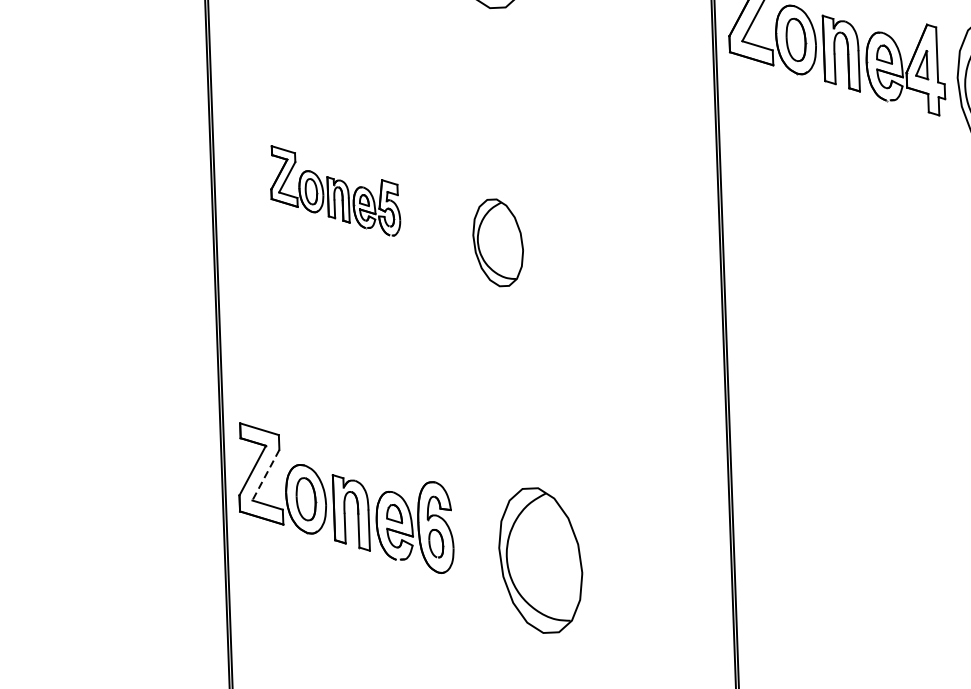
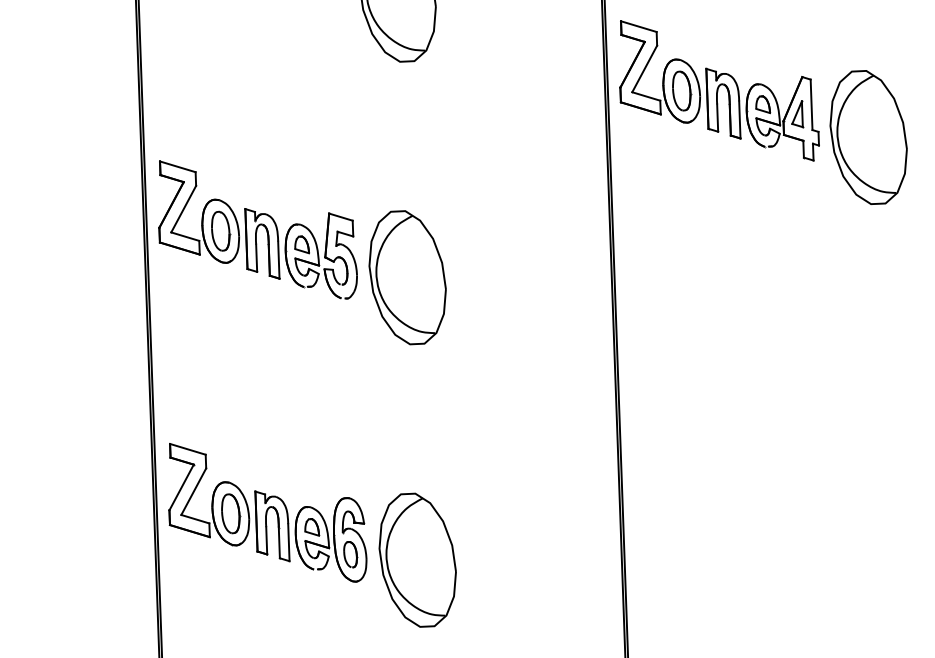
part: (335, 190) -> (257, 229), size x1.67
part: (498, 242) -> (407, 277), size x1.67
line: (265, 476) -> (193, 492), dashed -> solid
part: (540, 559) -> (417, 559), moved

